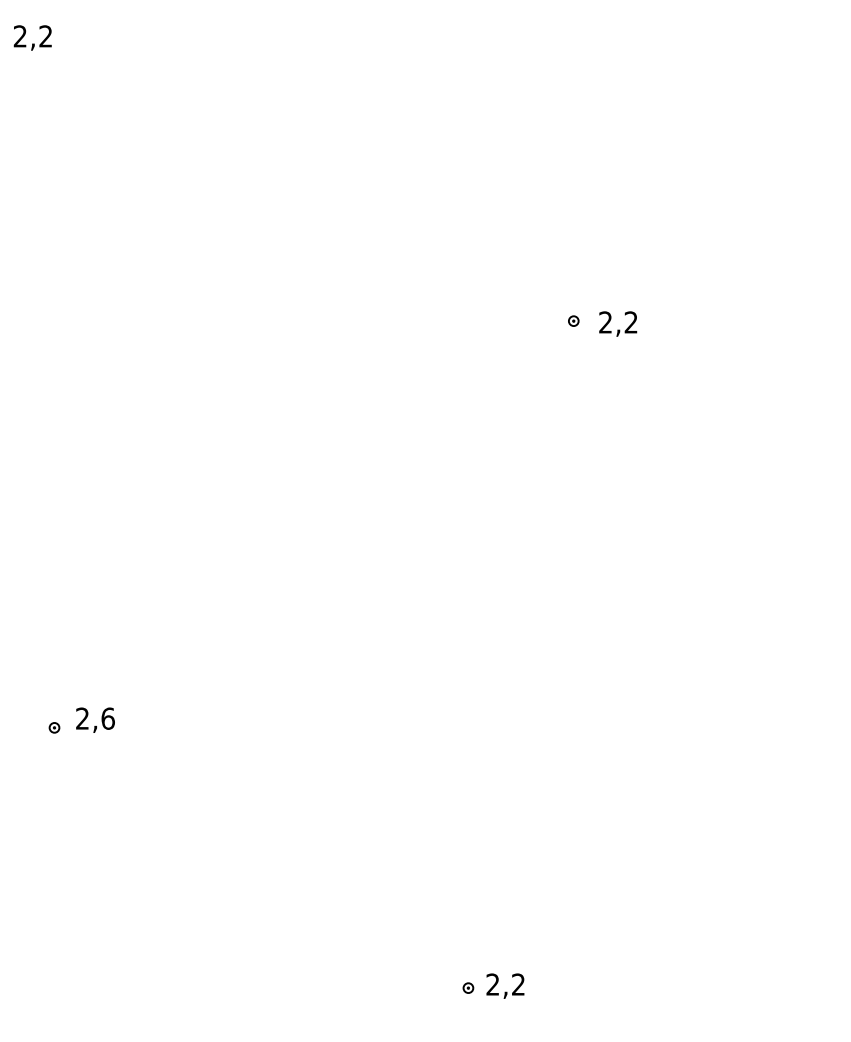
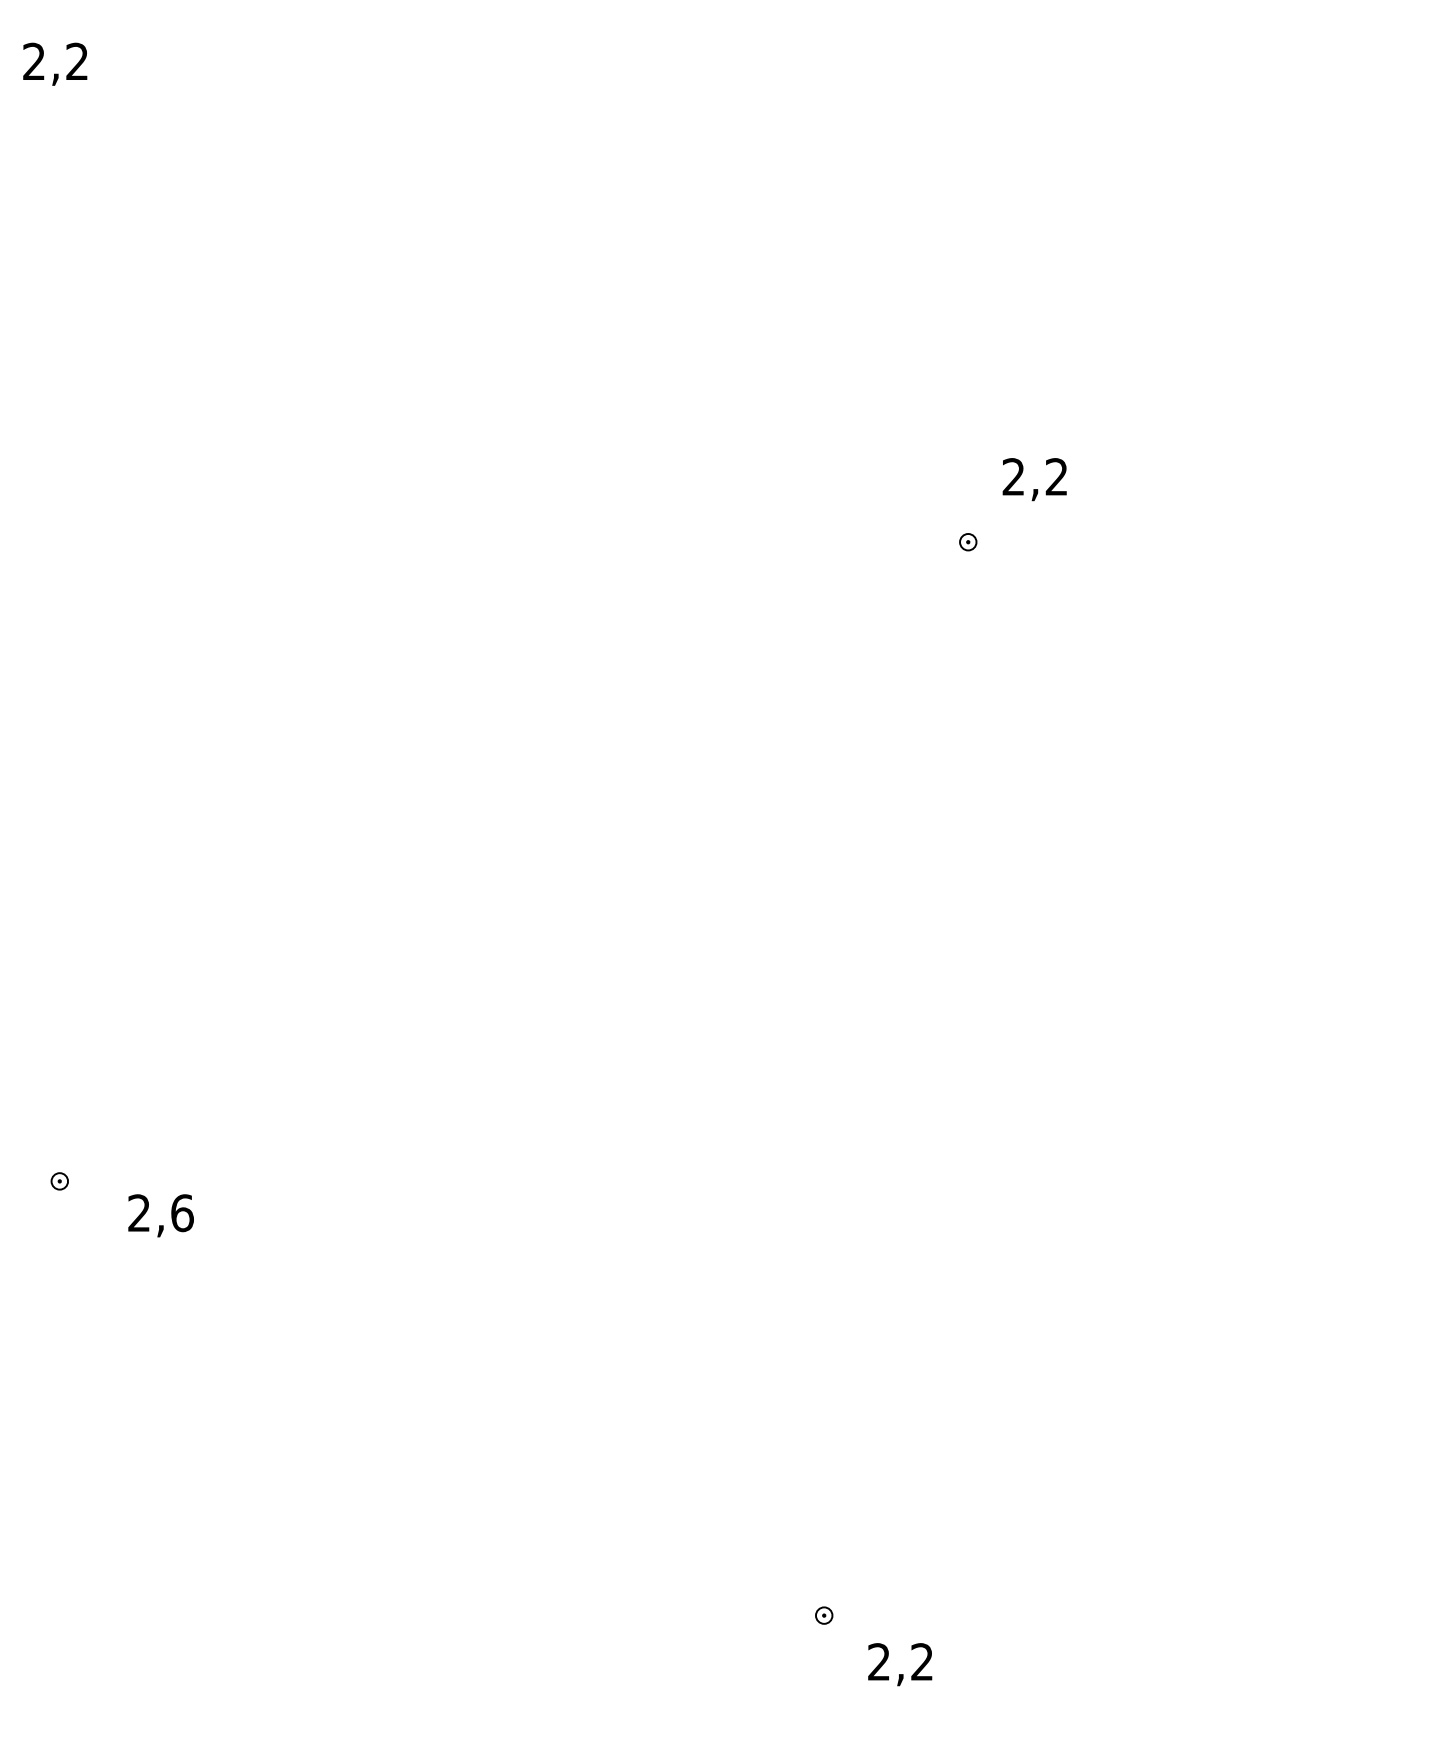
text: (618, 323) -> (1035, 478), moved
part: (54, 727) -> (59, 1180), moved
text: (505, 985) -> (900, 1663), moved
part: (468, 987) -> (824, 1614), moved

